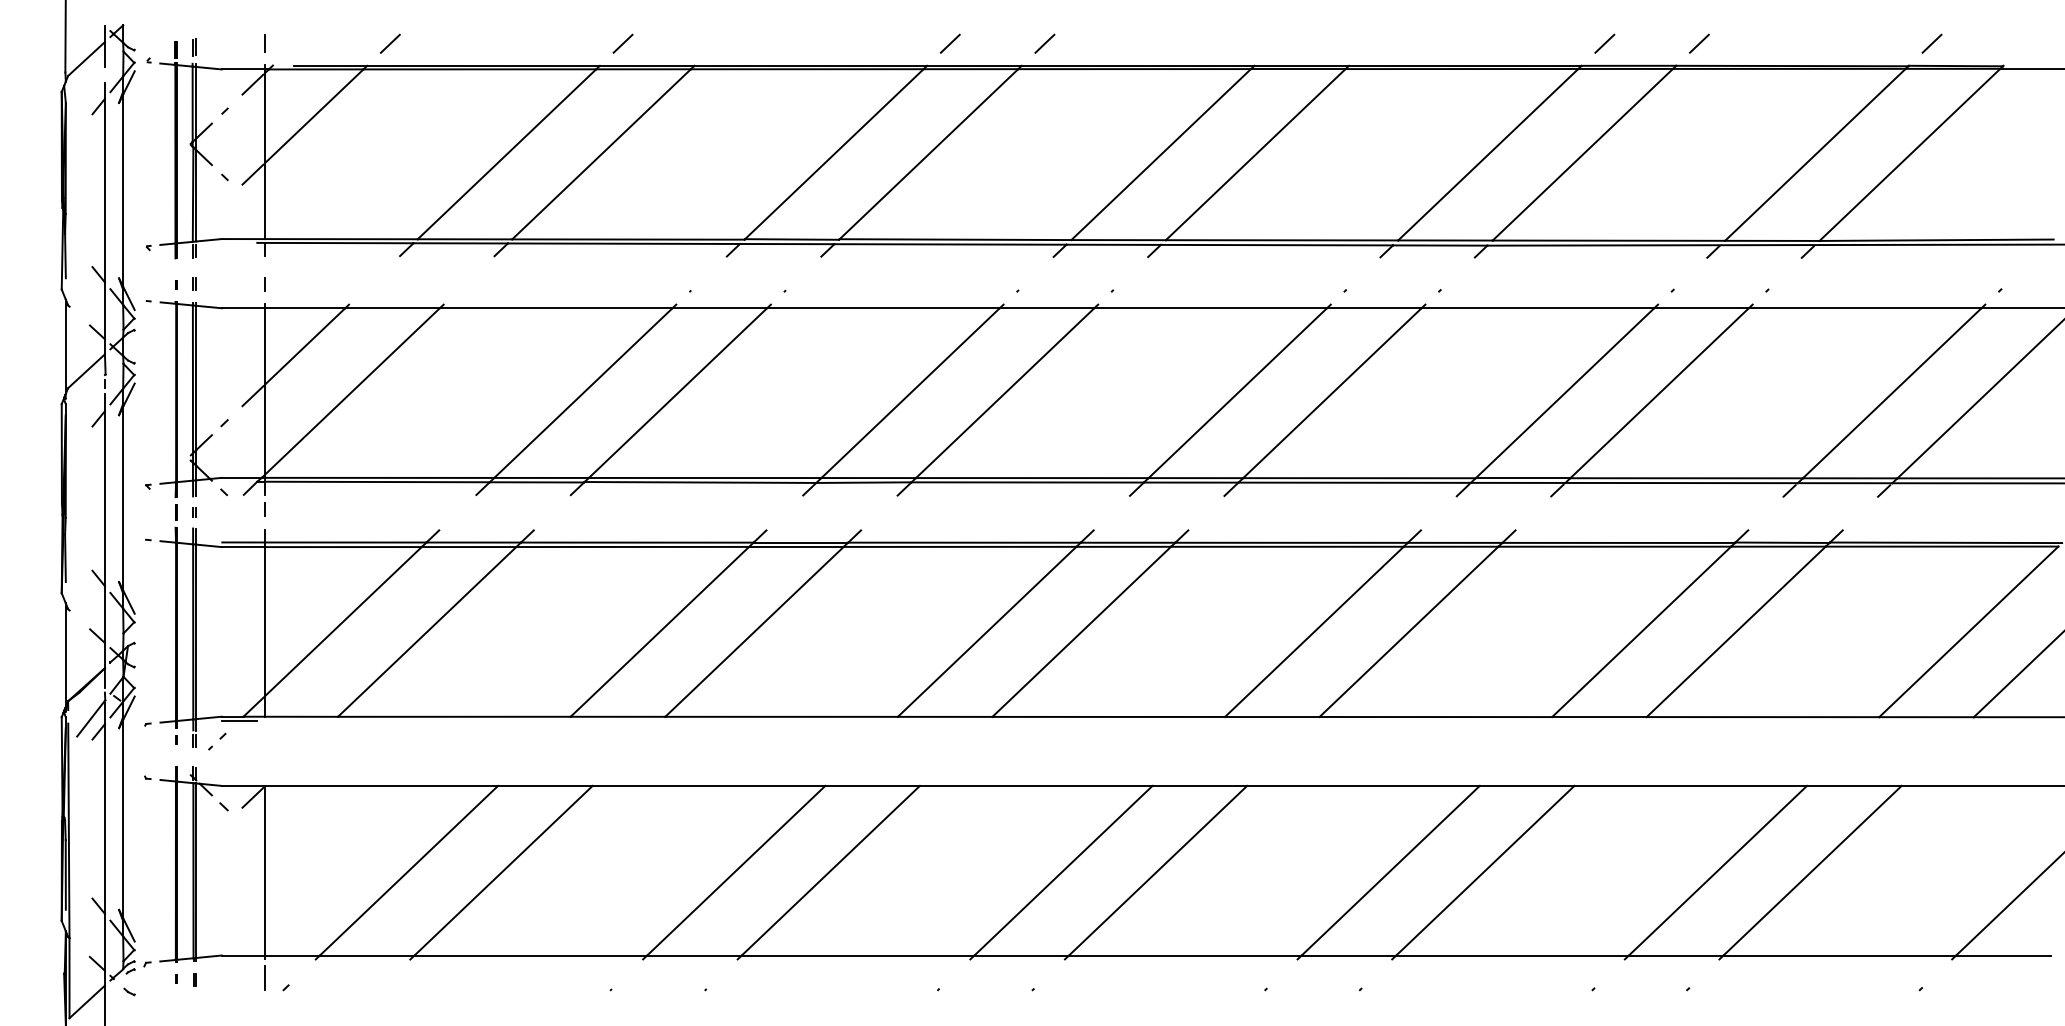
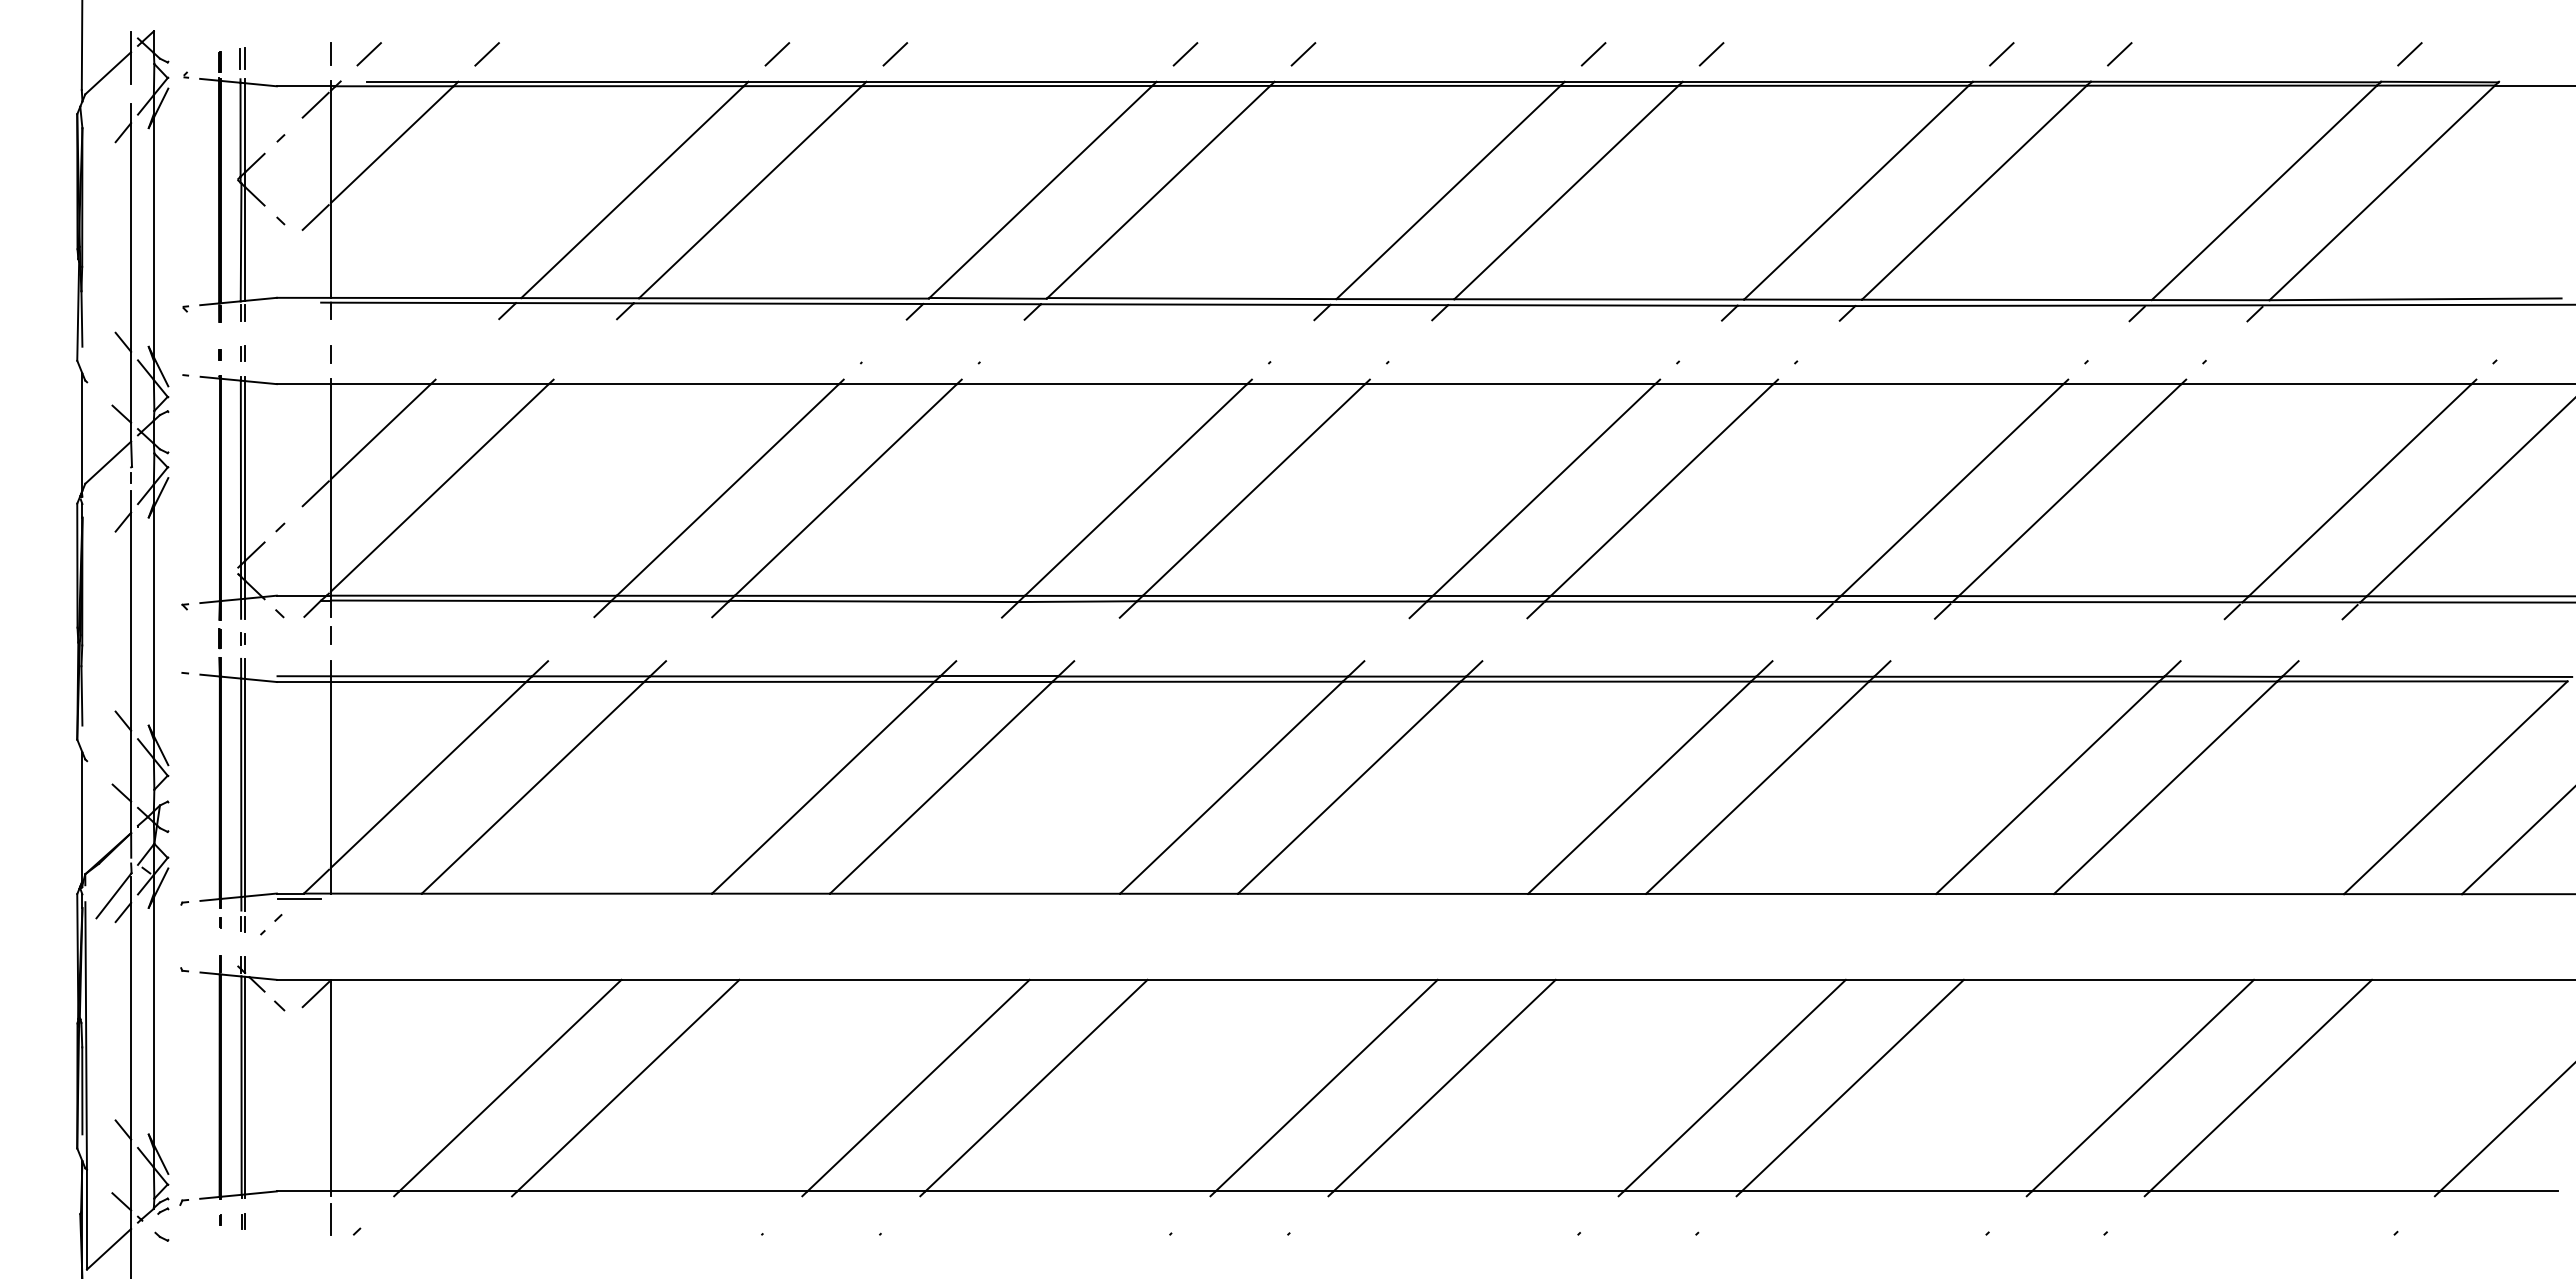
line: (295, 43) -> (368, 54), added
line: (717, 43) -> (895, 54), added
line: (1277, 43) -> (1593, 54), added
line: (1372, 43) -> (1711, 54), added

